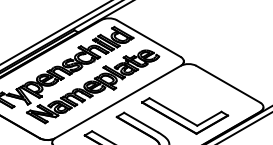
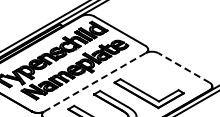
line: (228, 84) -> (184, 68), solid -> dashed
line: (117, 102) -> (94, 82), solid -> dashed

